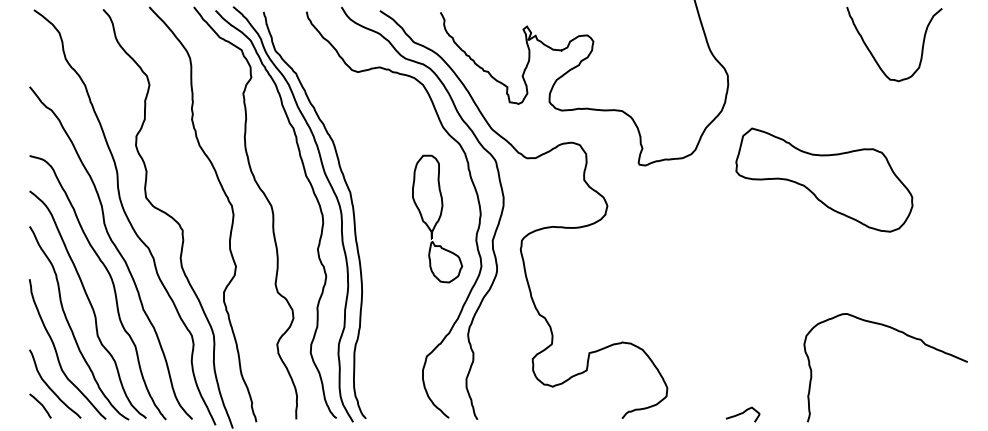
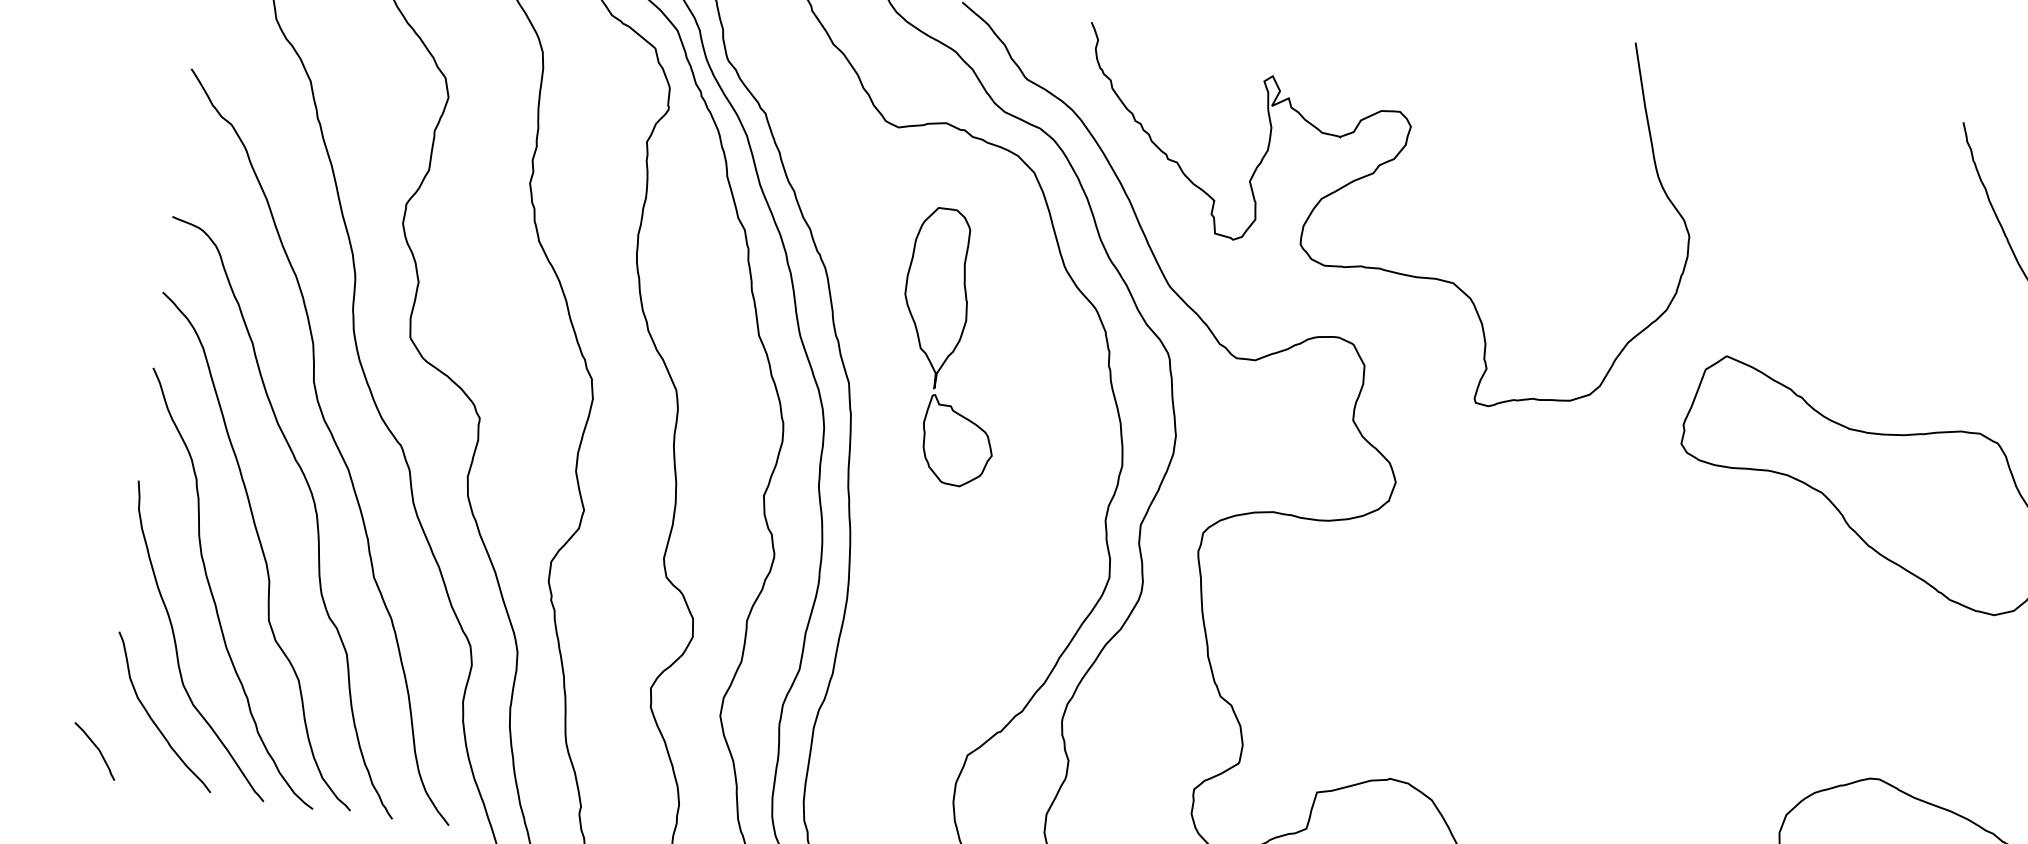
part: (437, 218) -> (952, 346), moved
curve: (40, 404) -> (95, 747), moved

